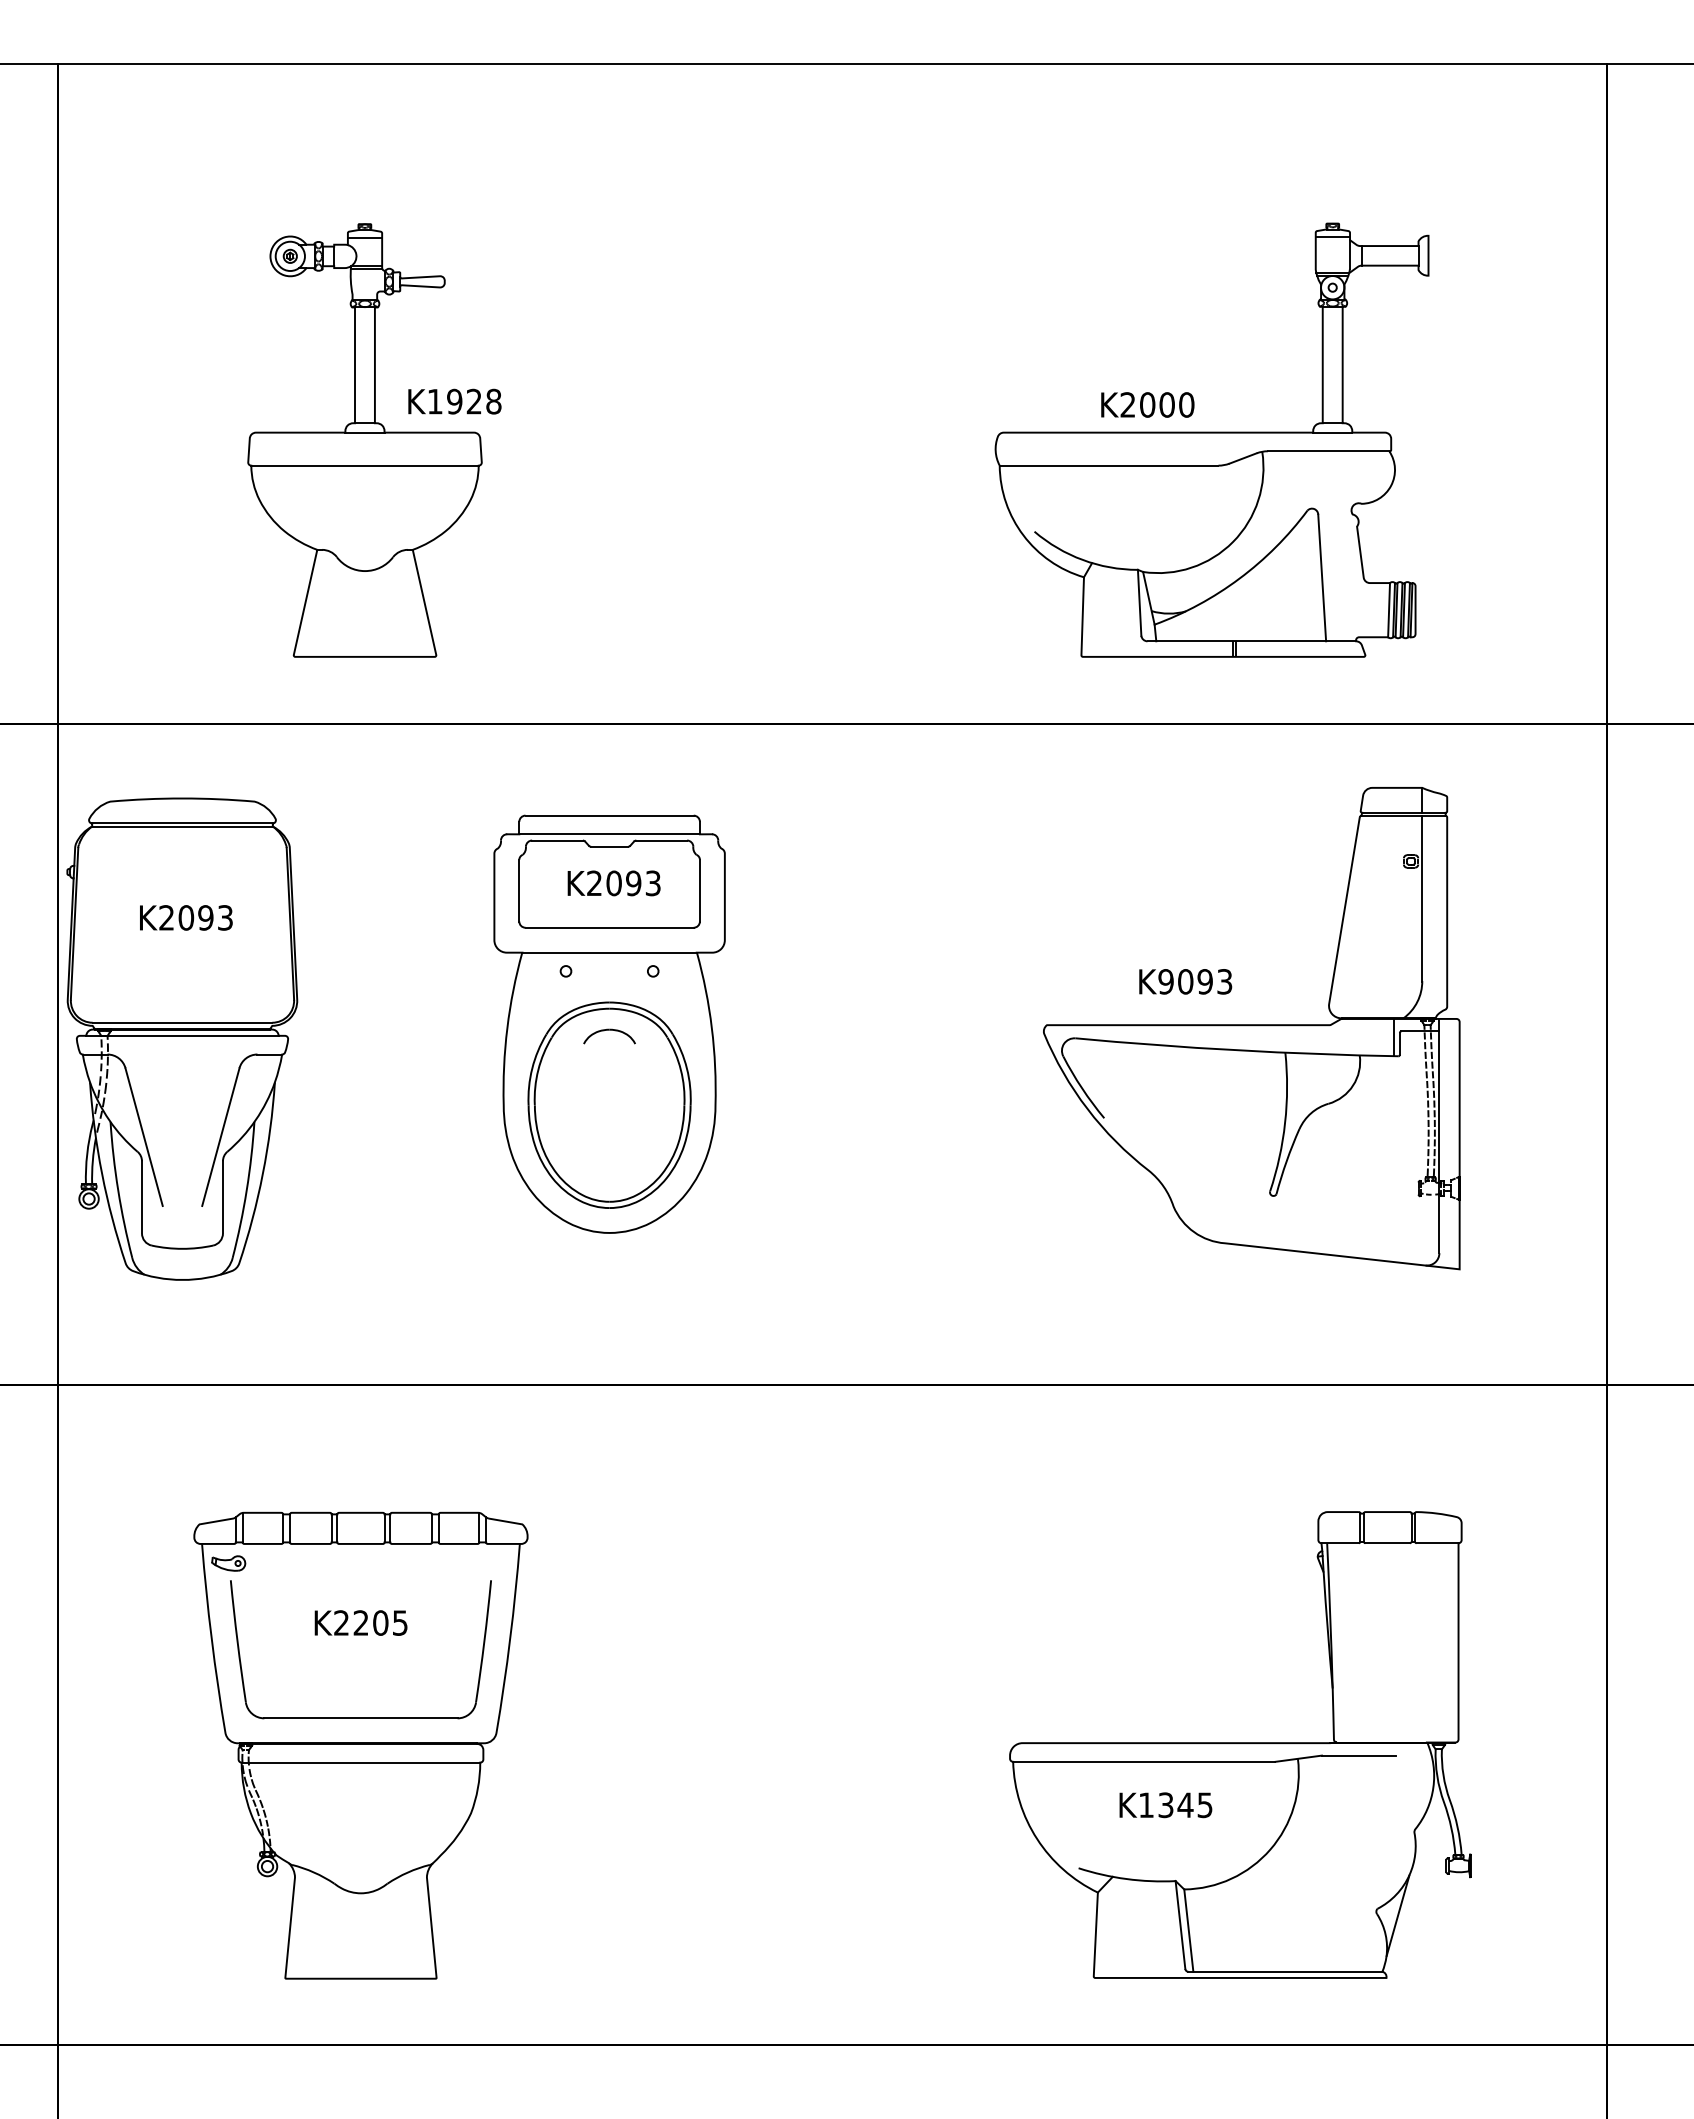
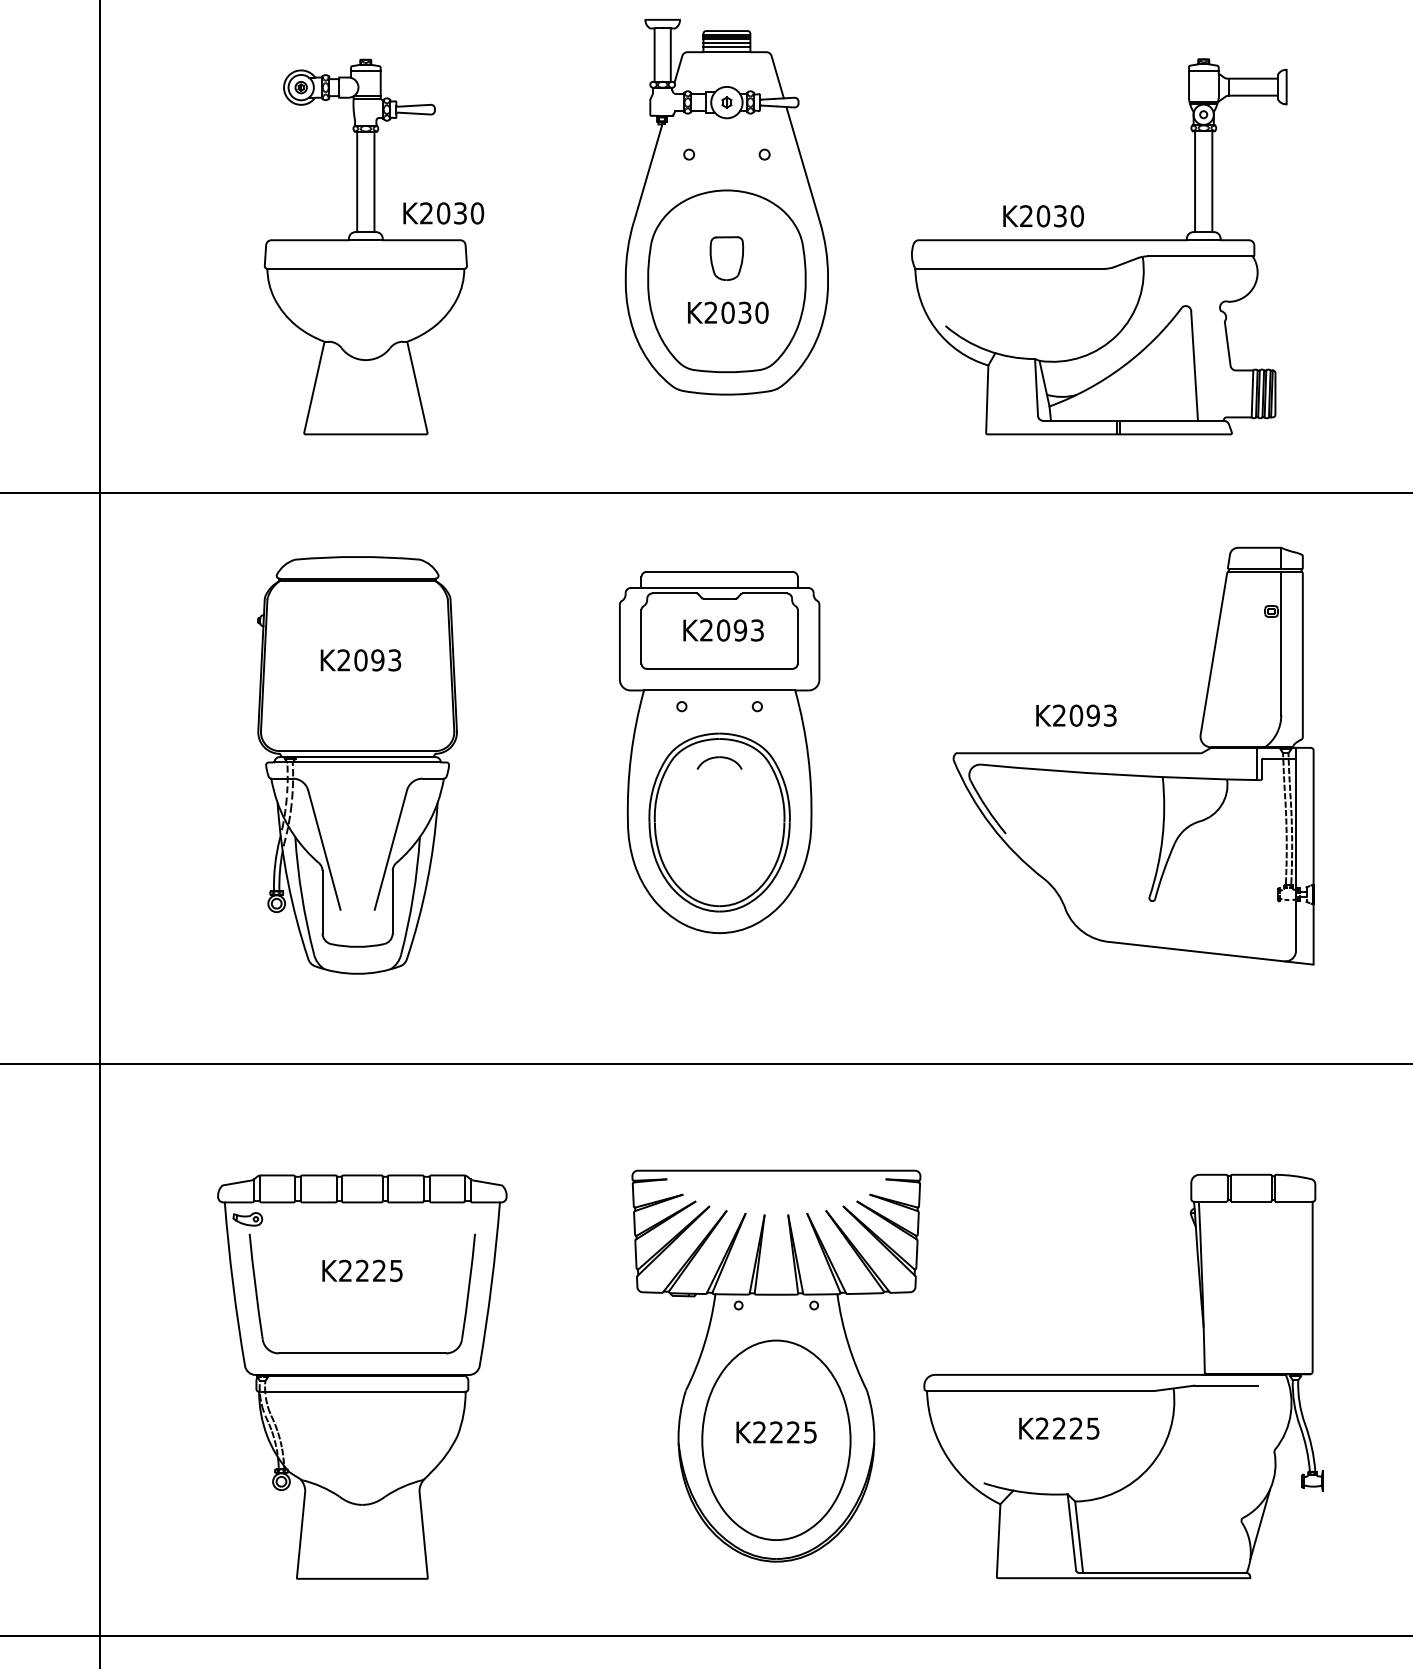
part: (781, 394) -> (726, 207), added
text: (464, 401) -> (452, 213), K1928 -> K2030
text: (1166, 404) -> (1059, 215), K2000 -> K2030
text: (1165, 981) -> (1058, 715), K9093 -> K2093
part: (609, 1023) -> (719, 751), moved
part: (182, 1038) -> (357, 764), moved
text: (380, 1622) -> (379, 1270), K2205 -> K2225
part: (839, 1732) -> (776, 1365), added
text: (1166, 1805) -> (1059, 1428), K1345 -> K2225

